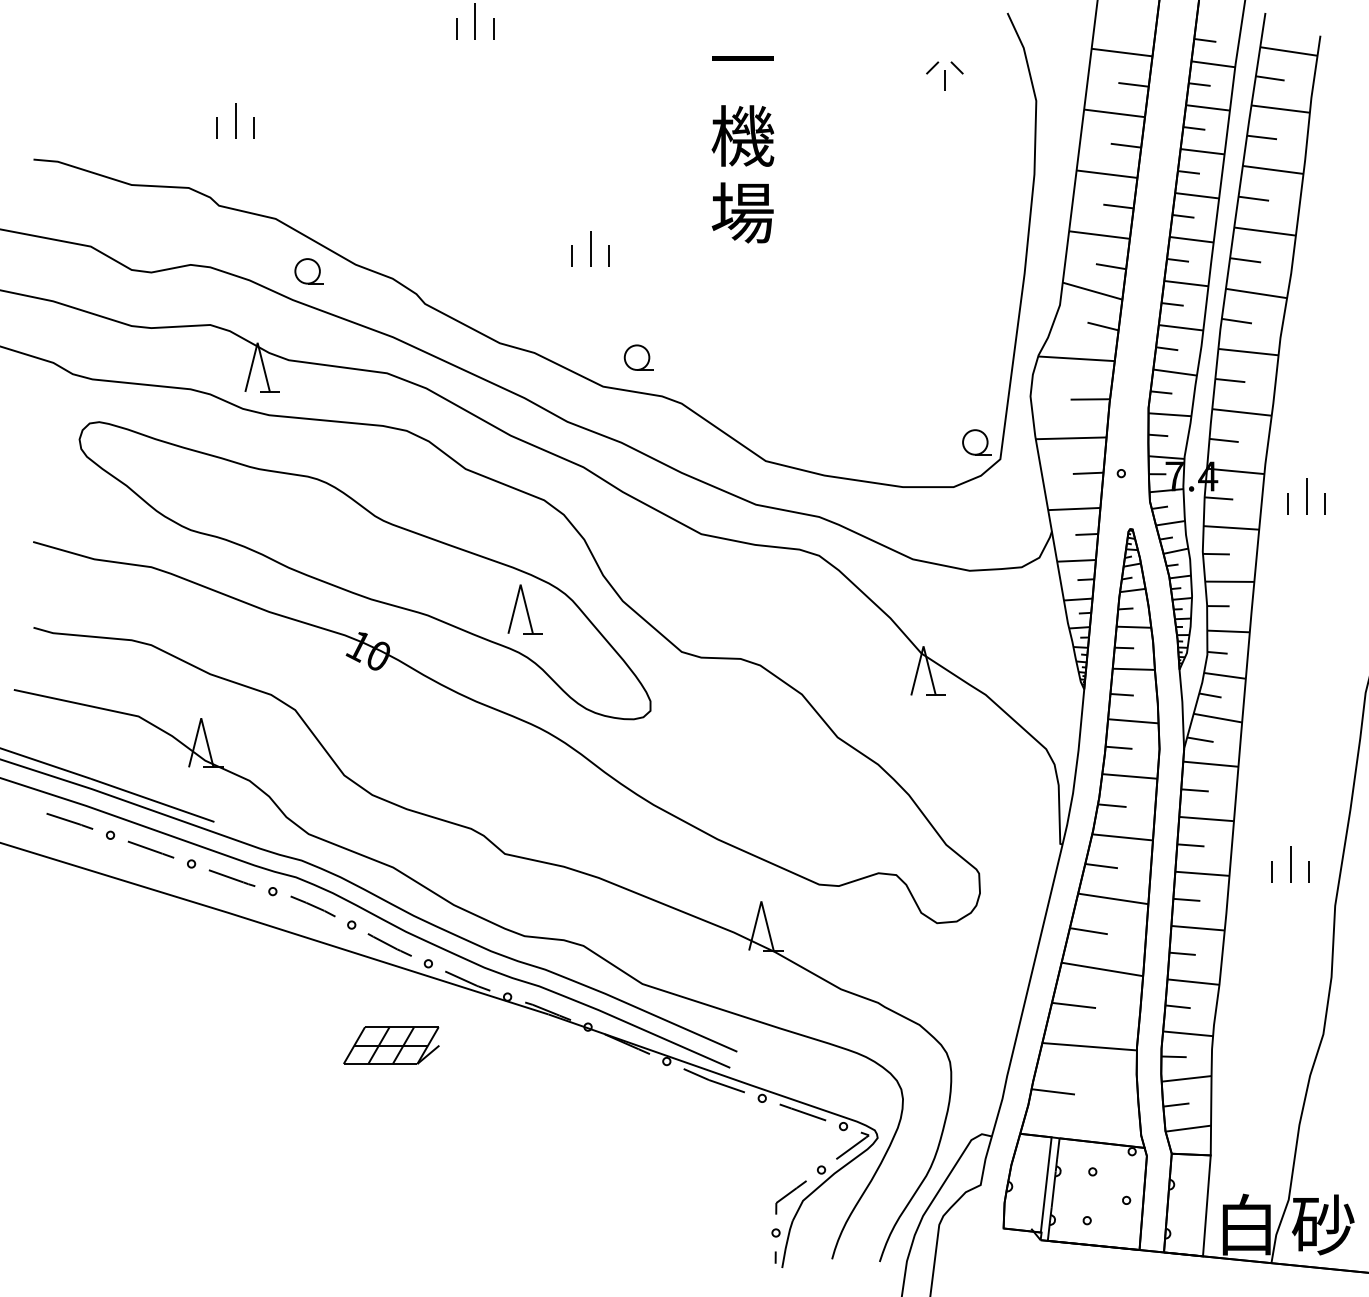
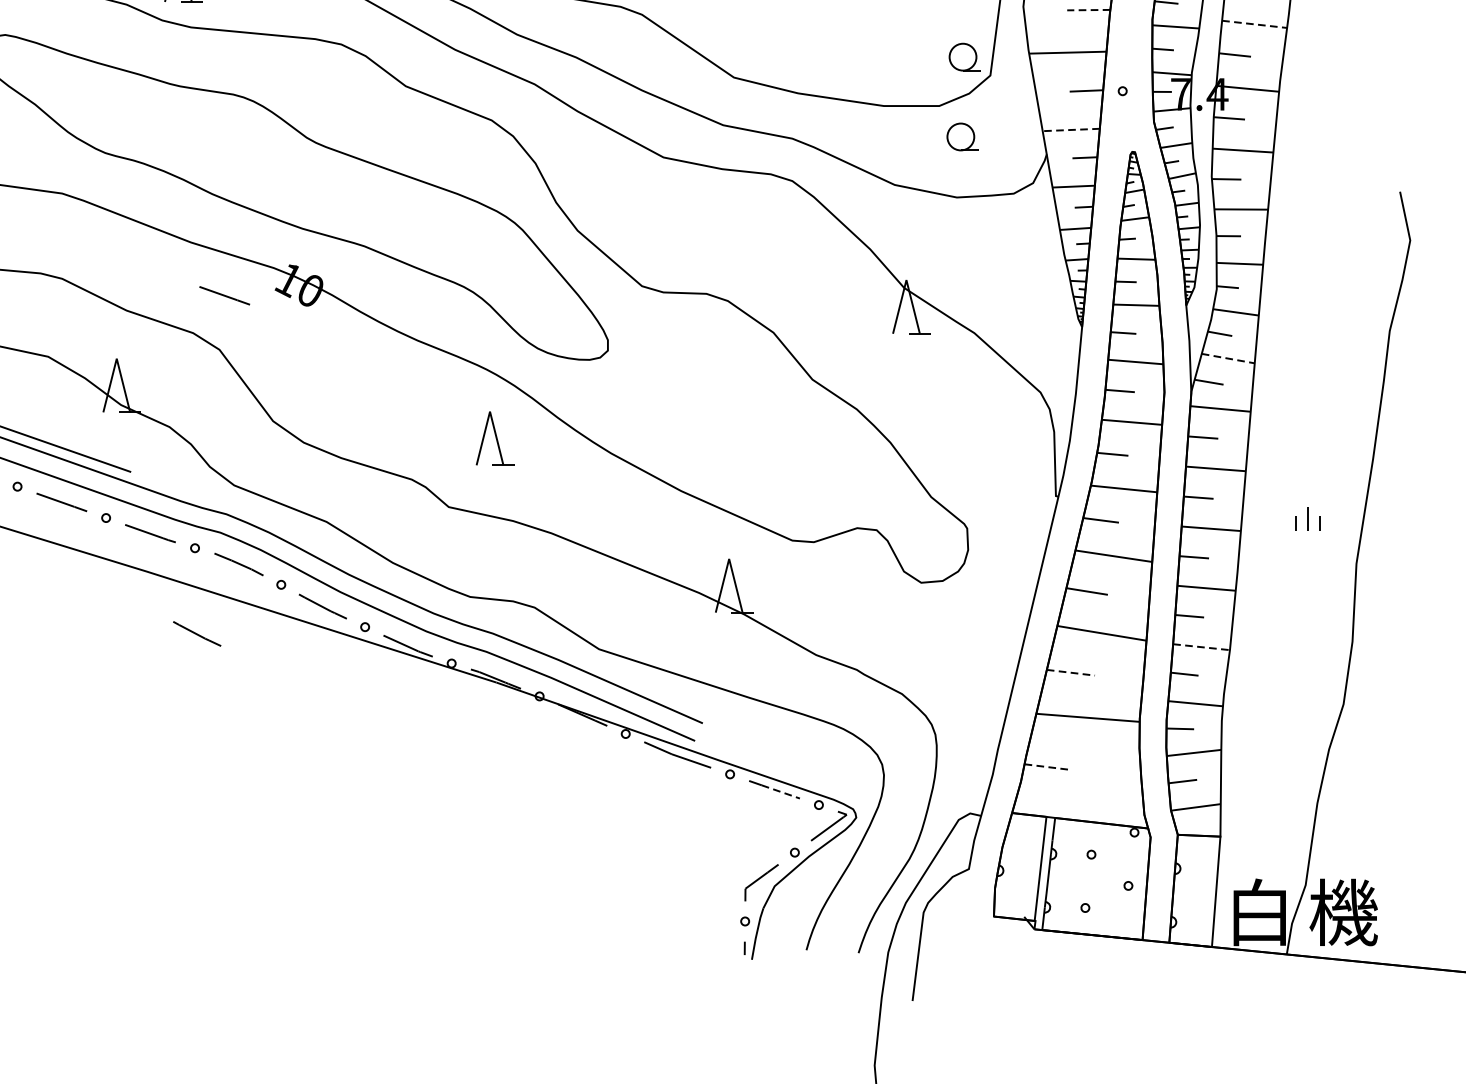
line: (1090, 399) -> (1088, 10), solid -> dashed
line: (1242, 412) -> (1255, 24), solid -> dashed
part: (1306, 496) -> (1325, 116), removed
line: (1073, 509) -> (1070, 130), solid -> dashed
part: (974, 515) -> (962, 137), added
part: (524, 609) -> (494, 438), moved
line: (299, 660) -> (224, 295), added
line: (1217, 718) -> (1227, 358), solid -> dashed
part: (1290, 864) -> (1307, 518), size x0.6
line: (274, 969) -> (196, 633), added
line: (1194, 982) -> (1202, 647), solid -> dashed
line: (1074, 1005) -> (1071, 672), solid -> dashed
part: (391, 1045) -> (324, 716), removed
line: (1053, 1091) -> (1048, 766), solid -> dashed
line: (809, 1114) -> (781, 791), solid -> dashed
text: (1322, 1224) -> (1342, 912), 砂 -> 機

